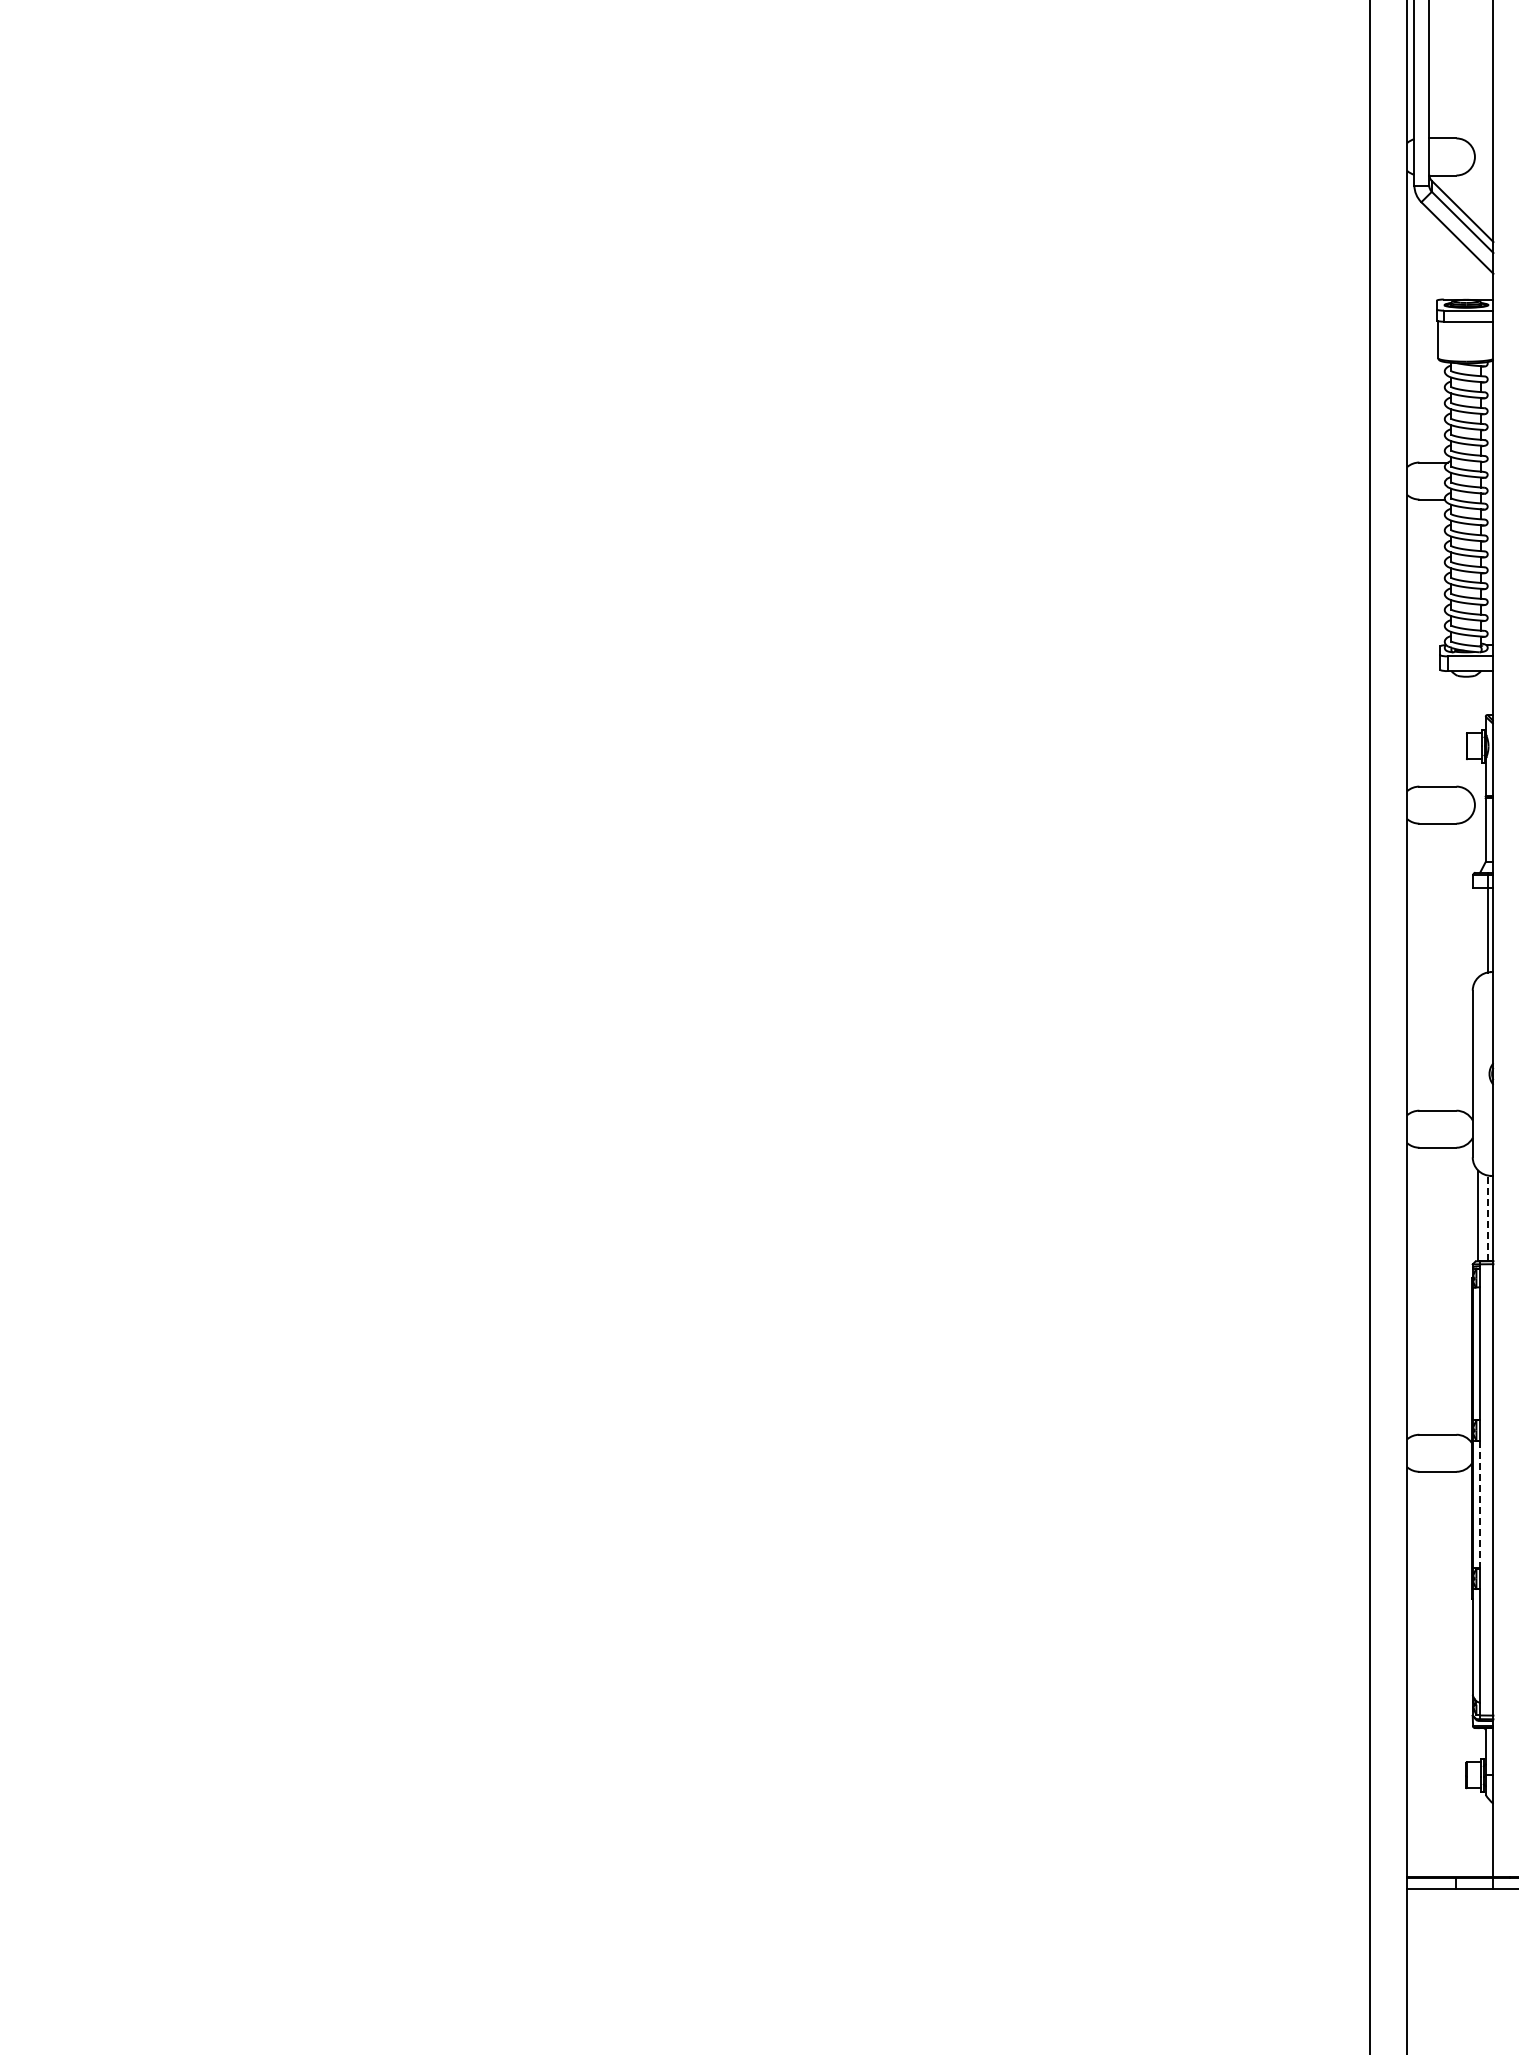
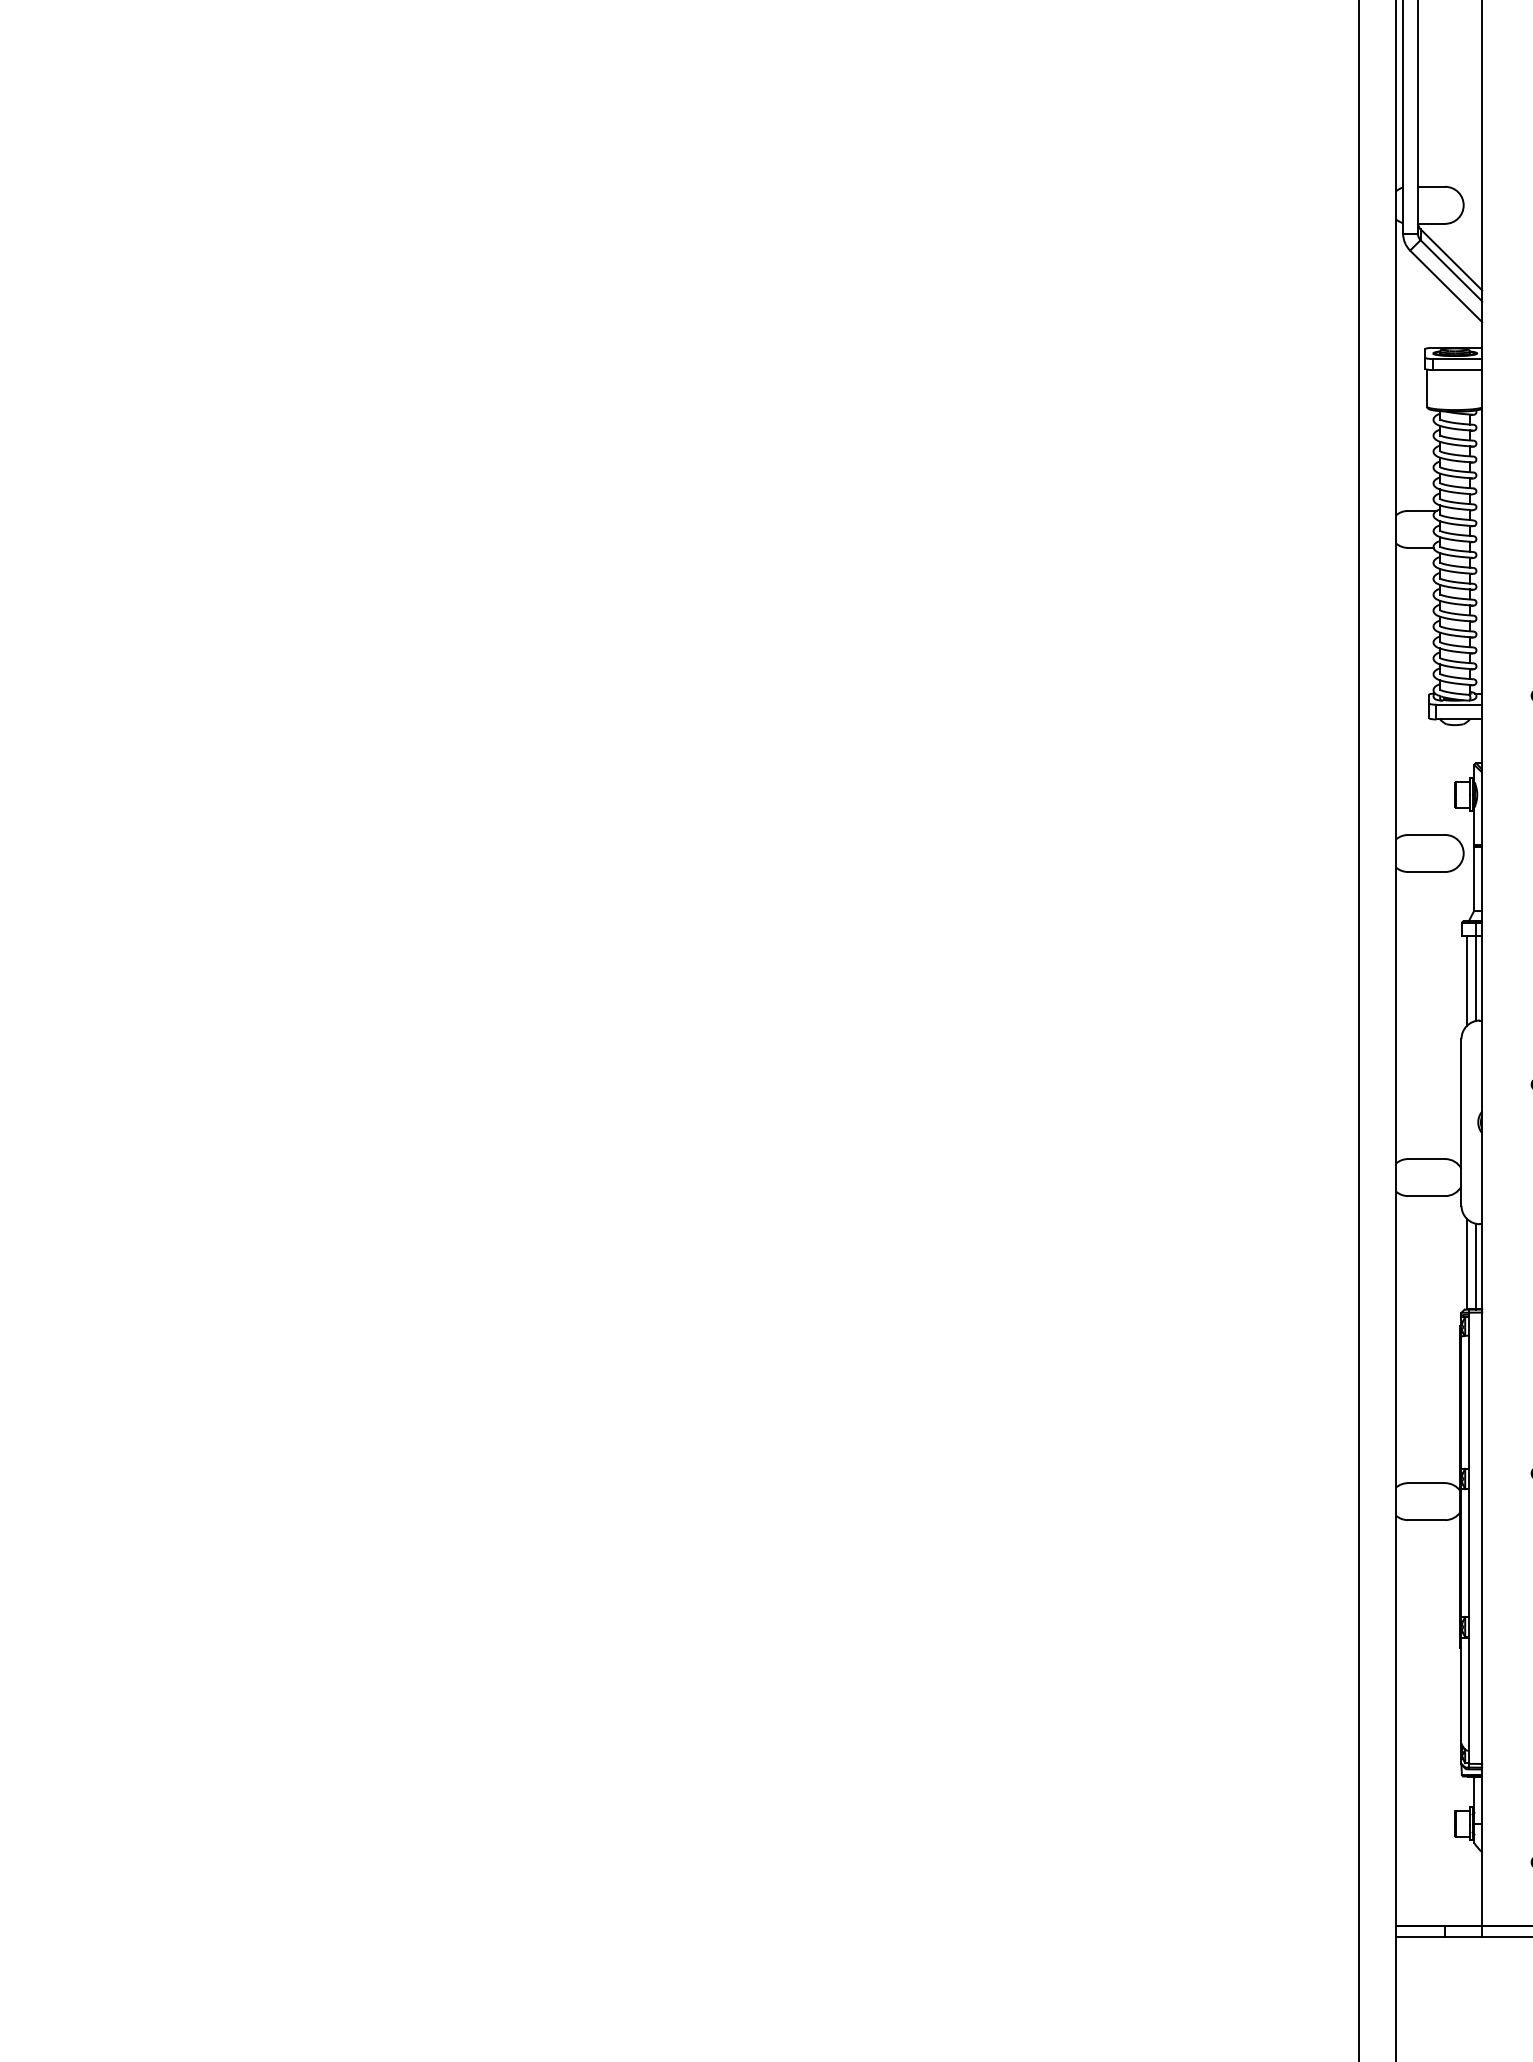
line: (1478, 932) -> (1467, 980), added
line: (1487, 1218) -> (1476, 1266), dashed -> solid
line: (1479, 1505) -> (1468, 1553), dashed -> solid

